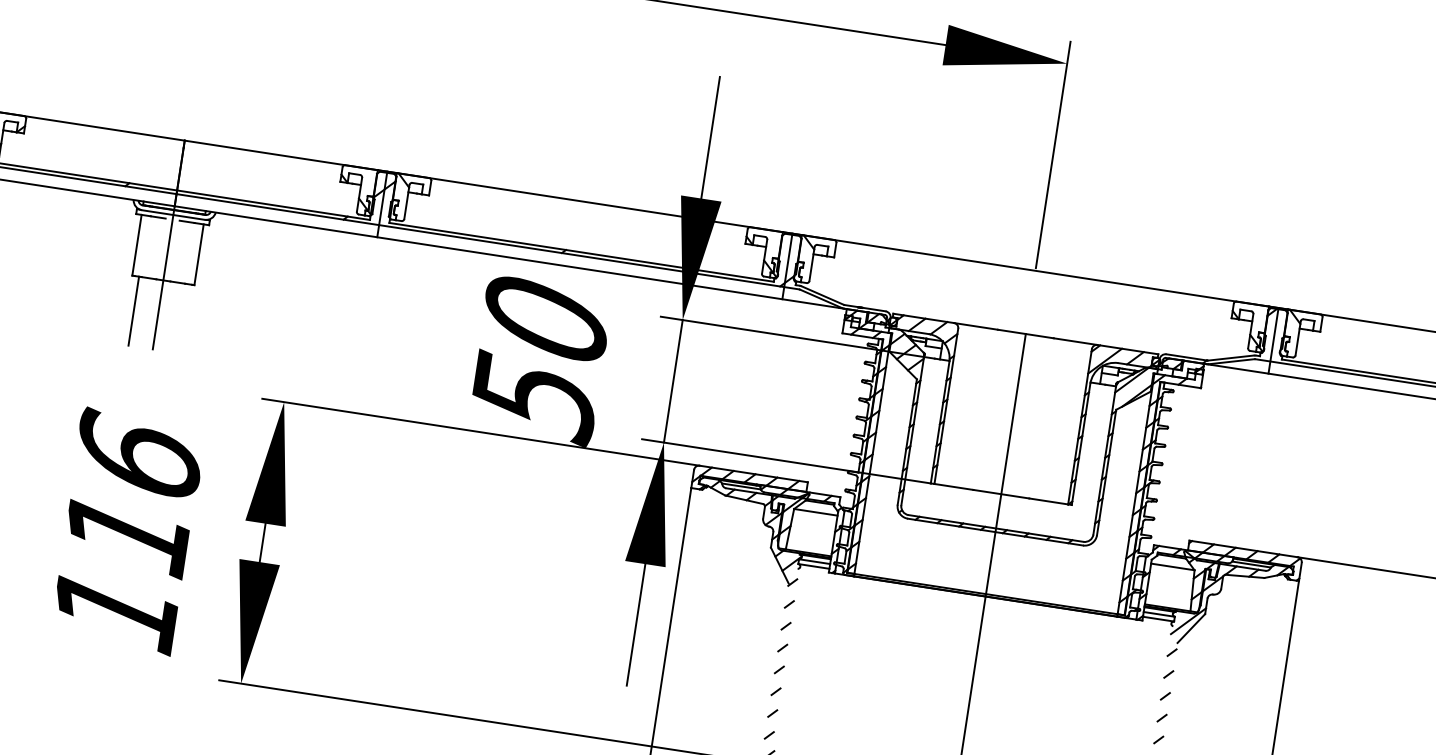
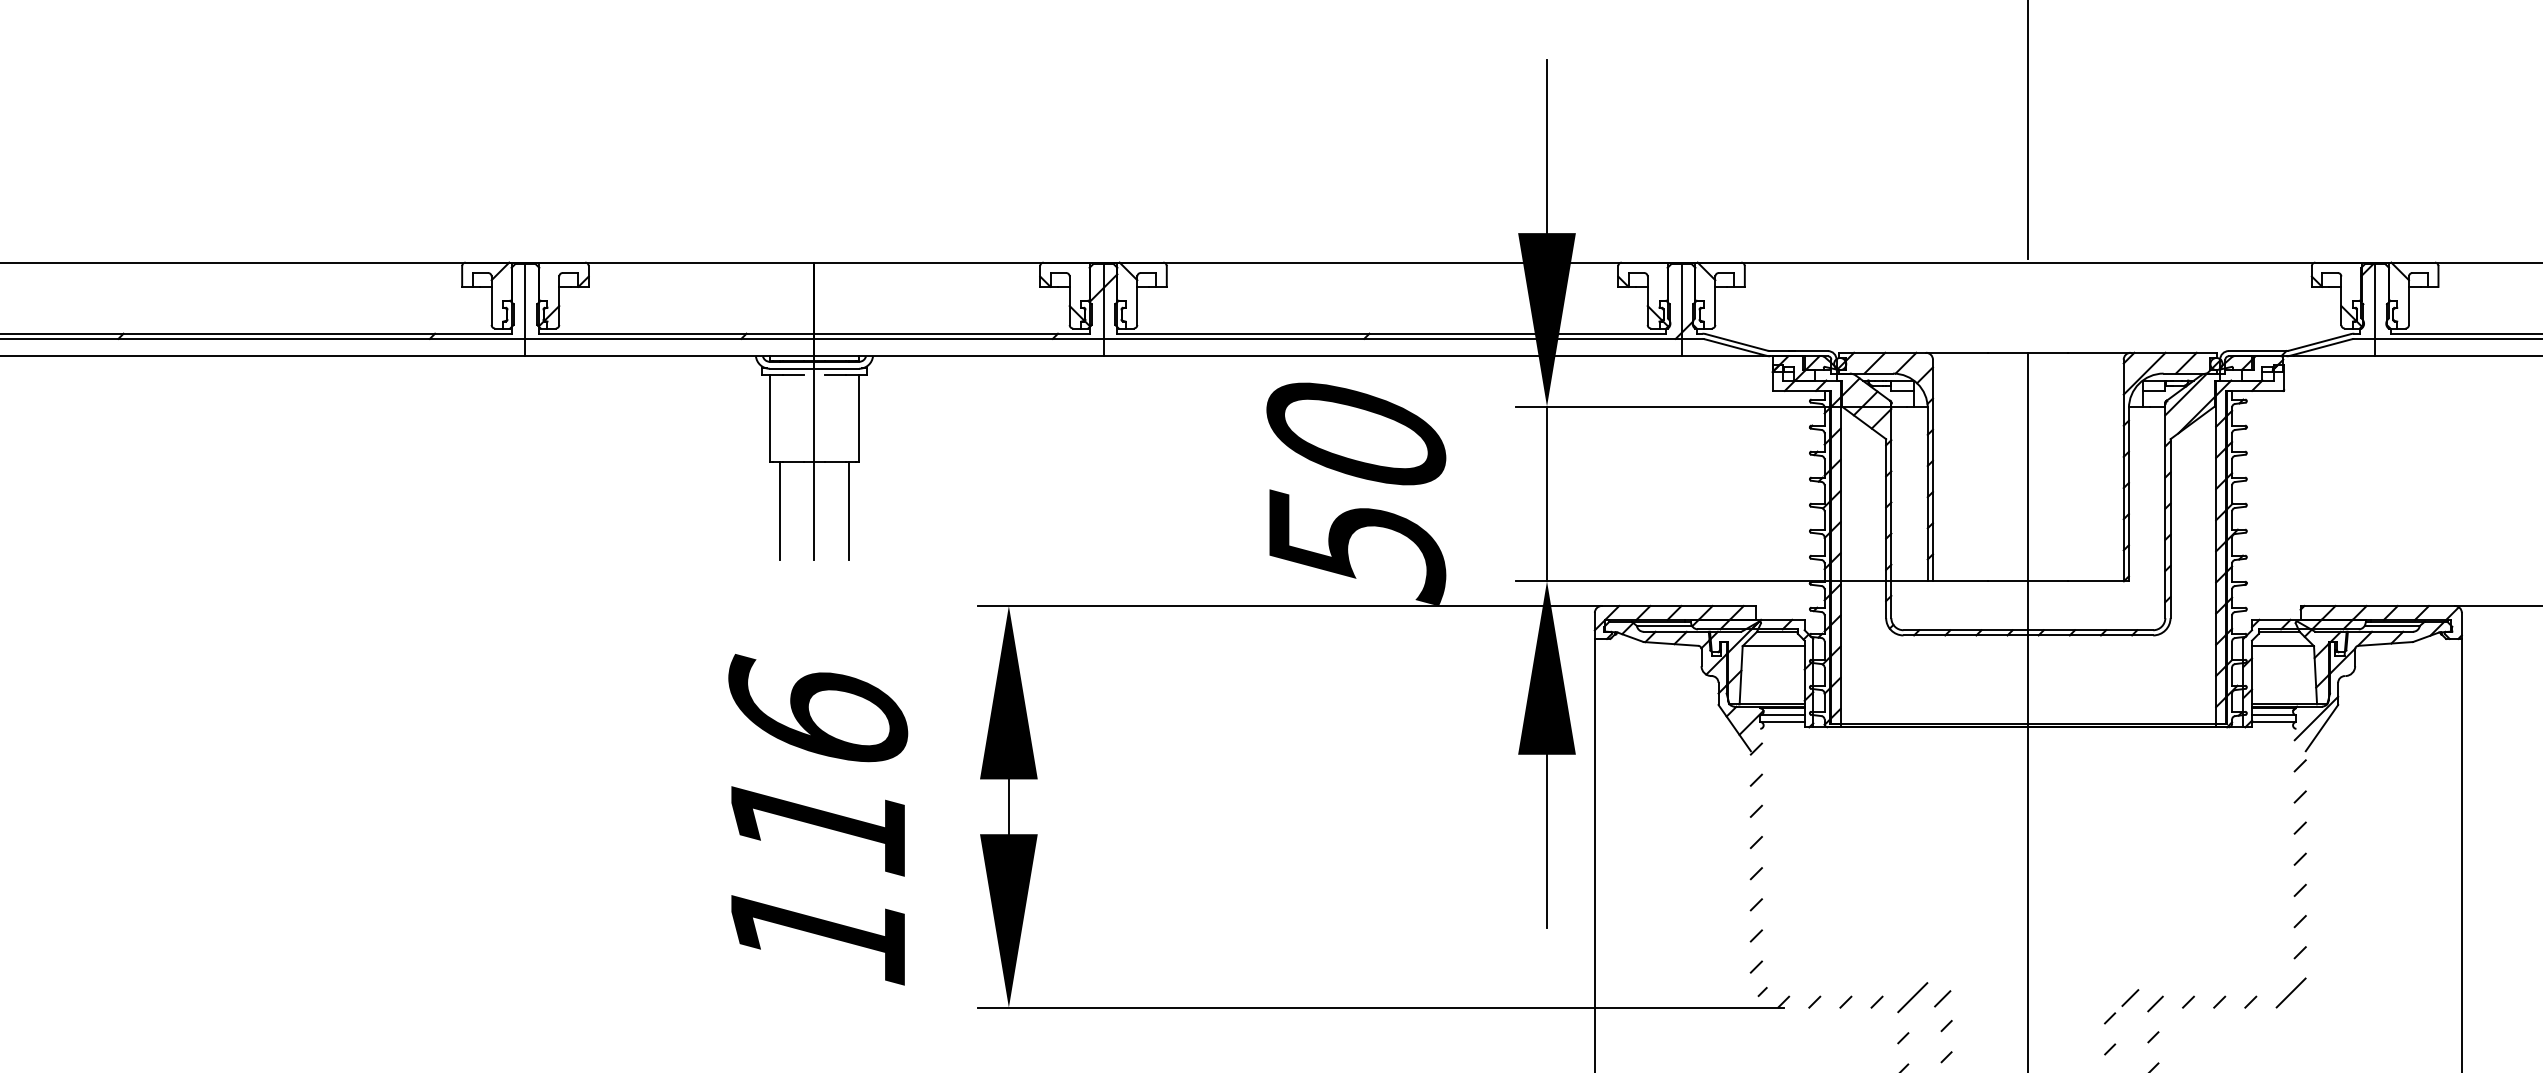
line: (182, 318) -> (849, 511), added

